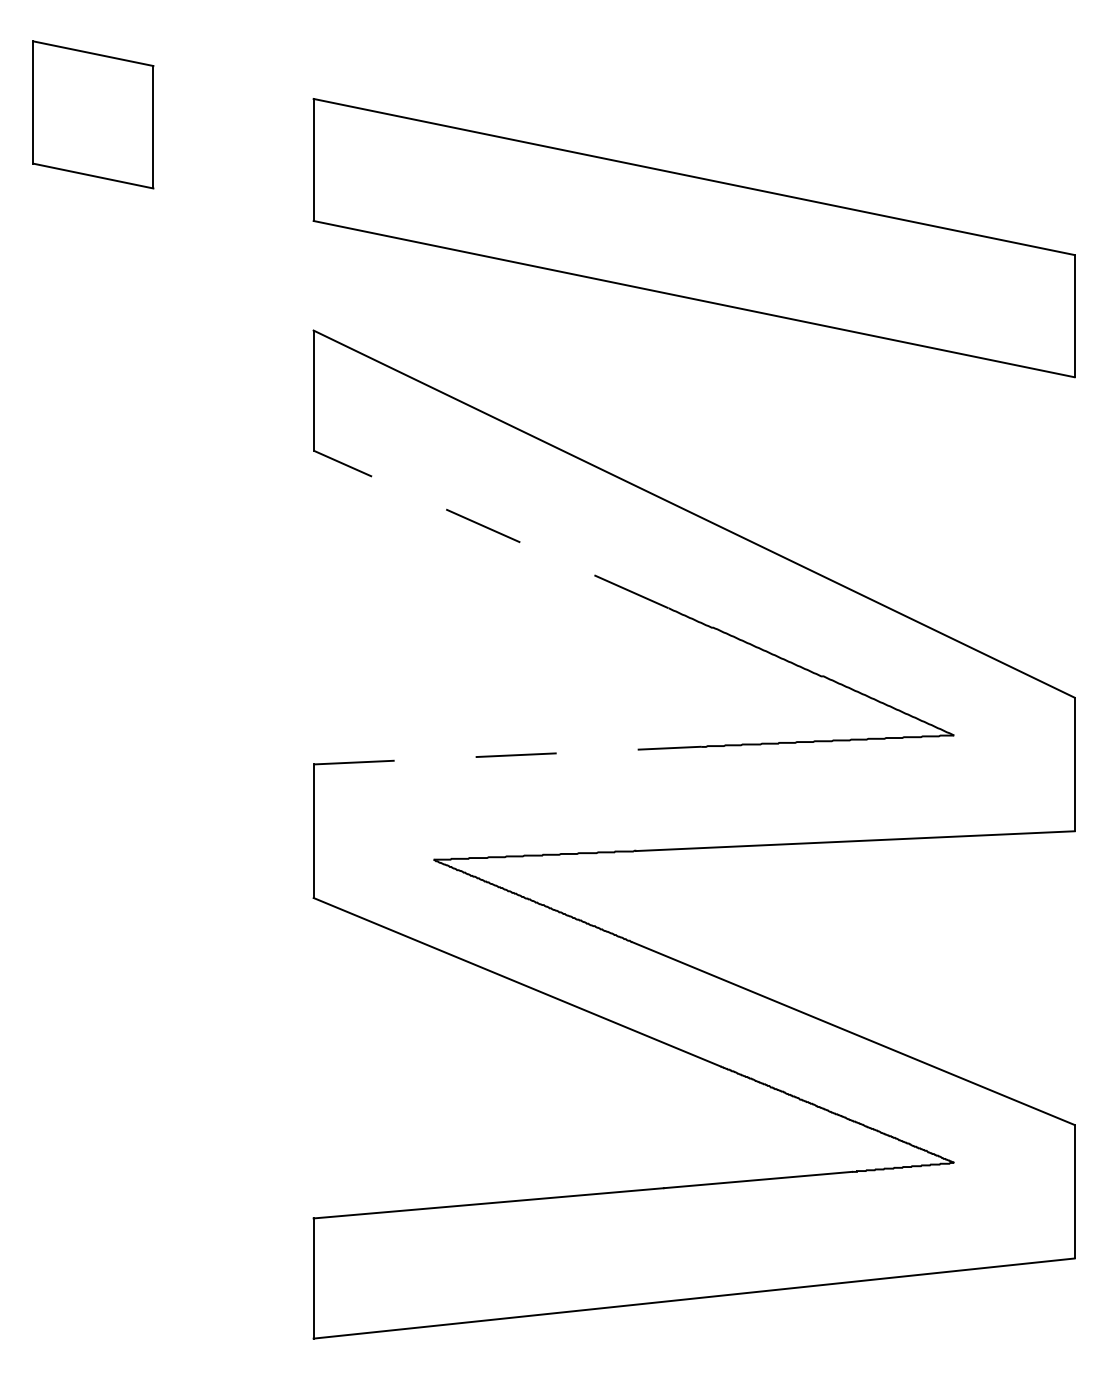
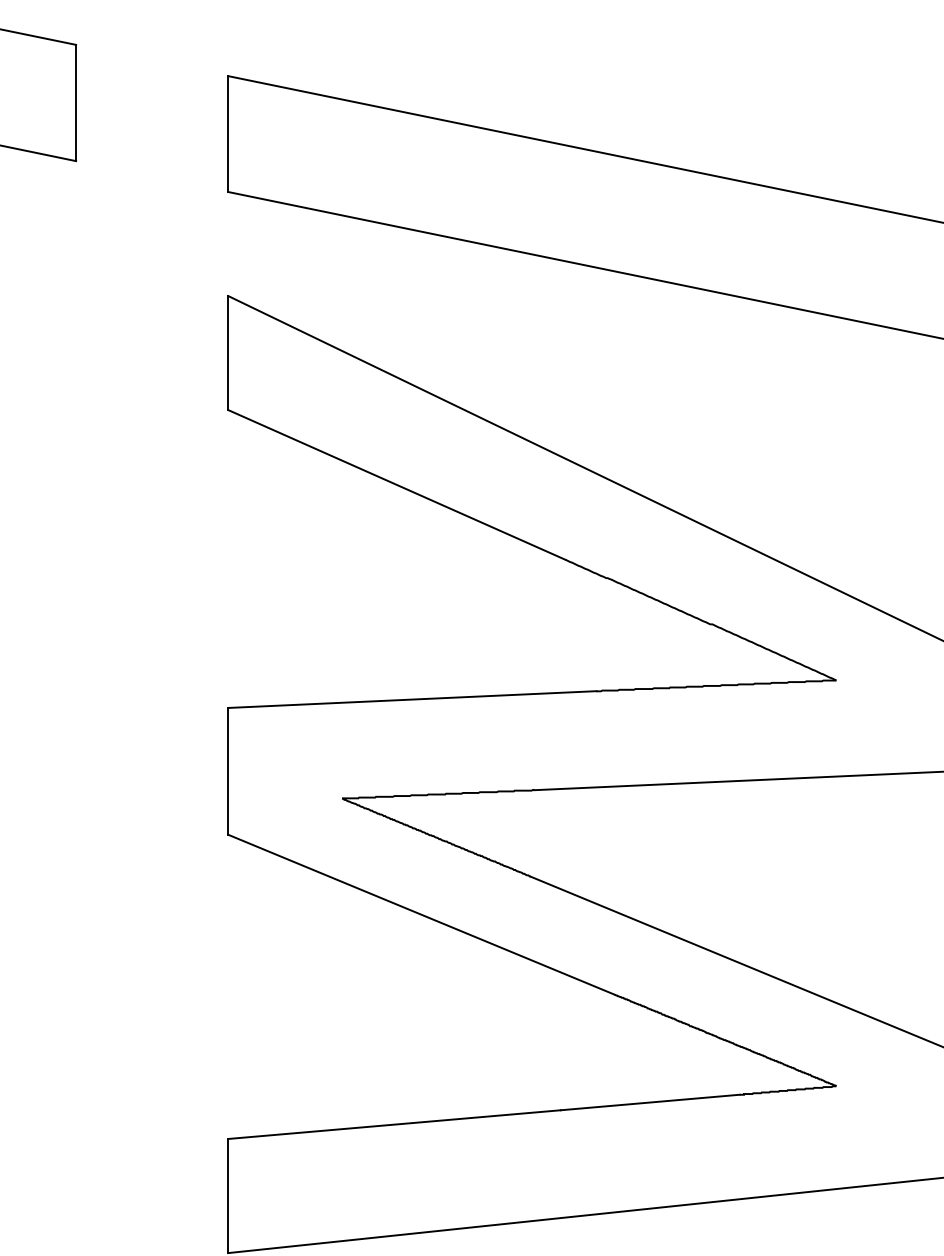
line: (490, 529) -> (396, 484), dashed -> solid
line: (508, 755) -> (413, 699), dashed -> solid

